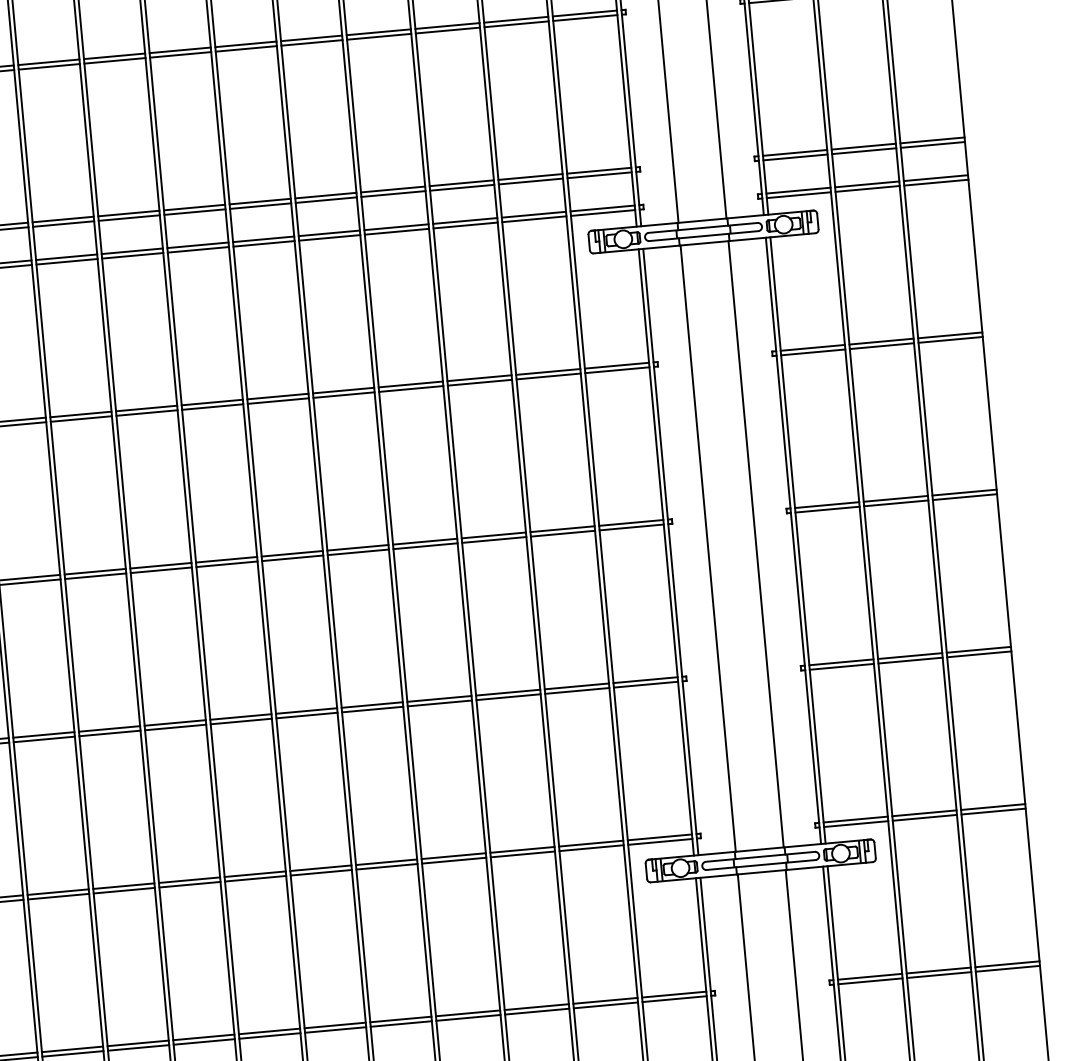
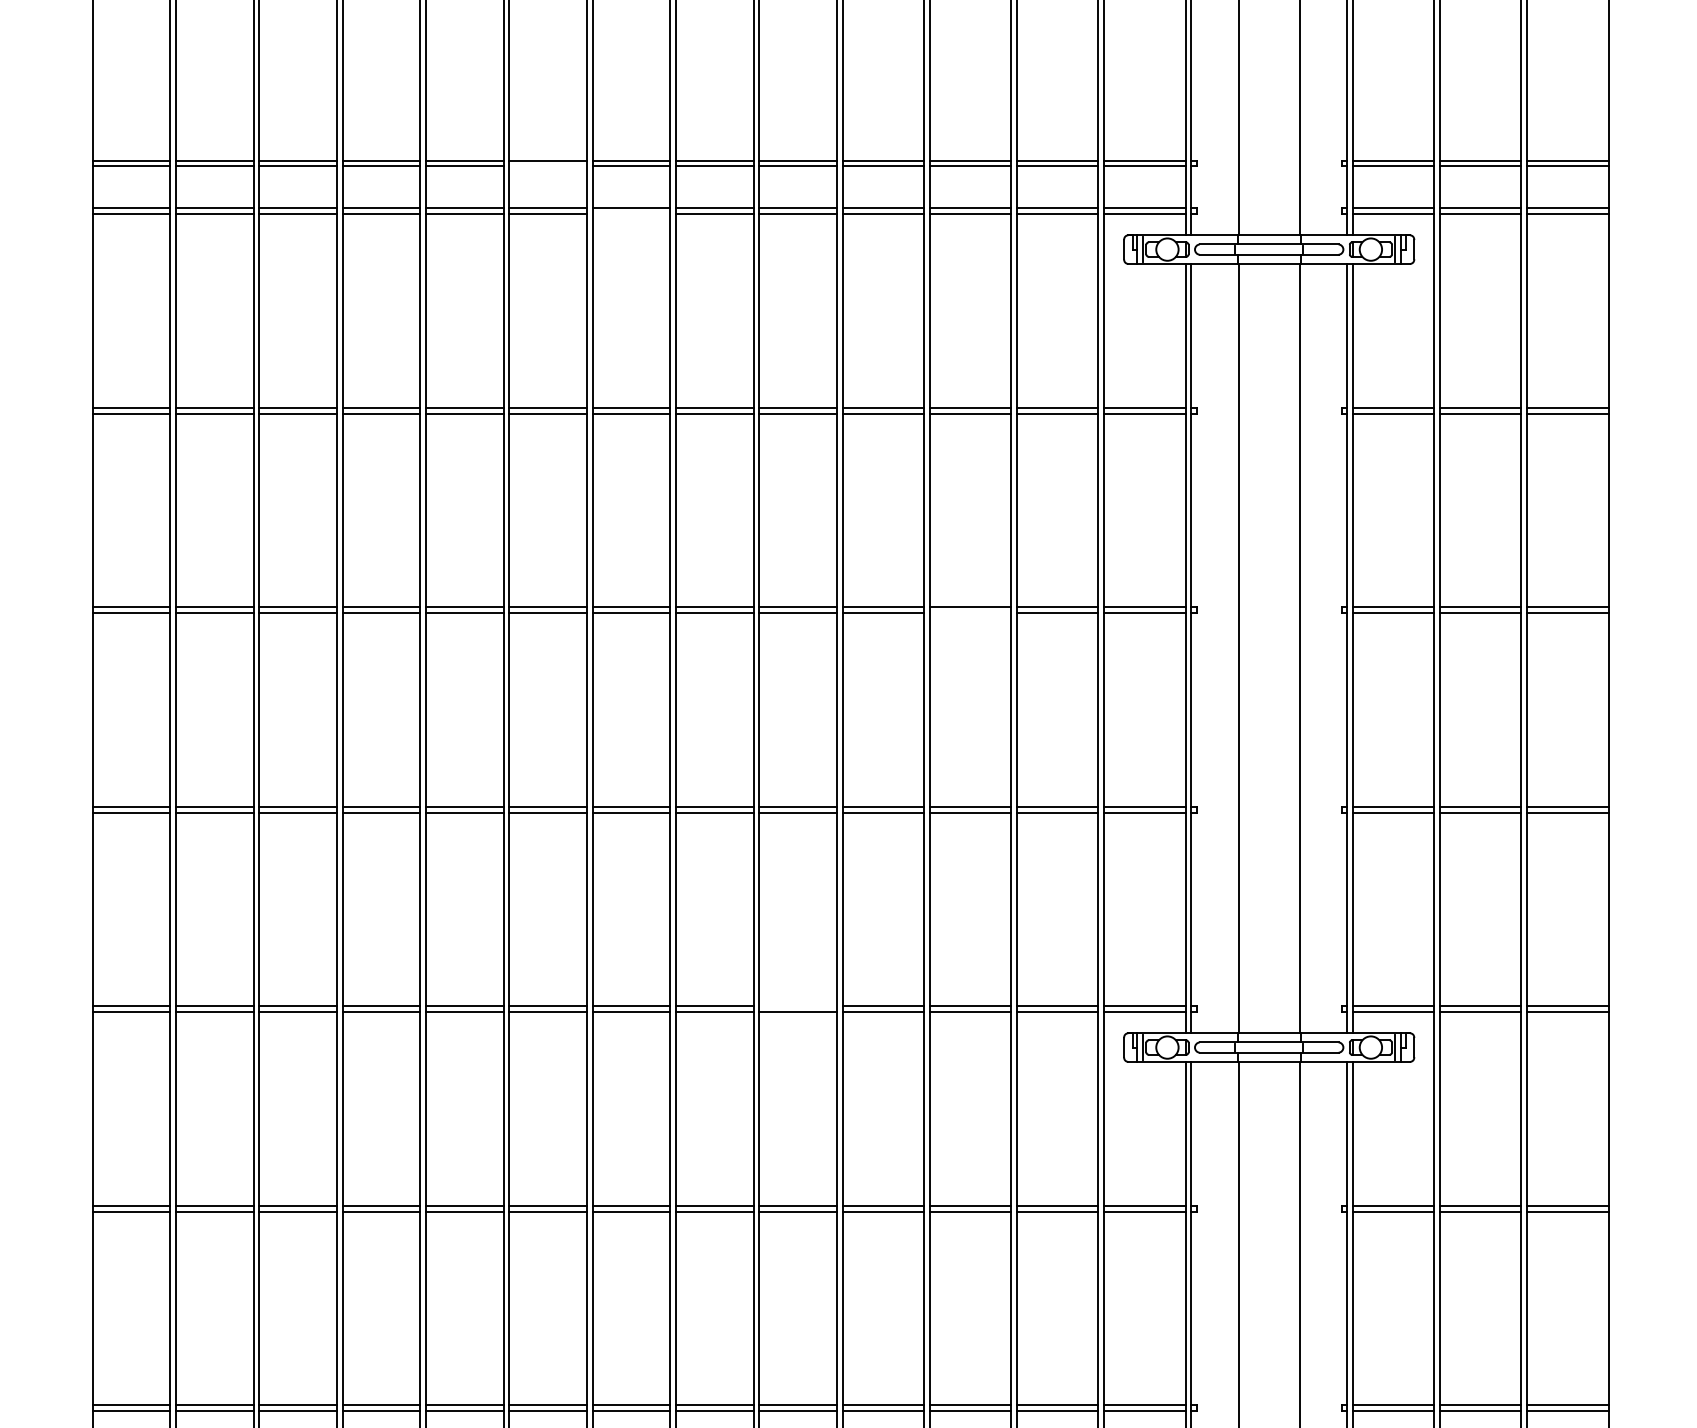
line: (128, 218) -> (547, 166), removed
line: (198, 250) -> (631, 214), removed
line: (494, 540) -> (970, 613), removed
line: (386, 862) -> (797, 1006), removed

